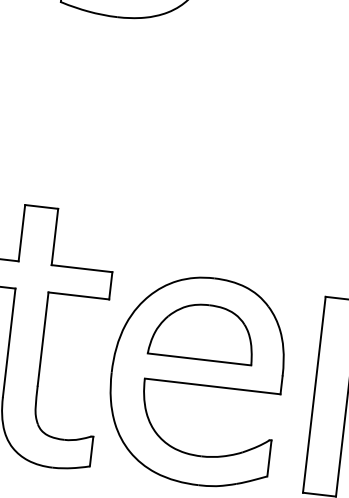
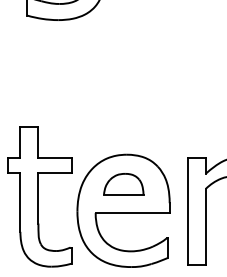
part: (202, 330) -> (123, 183), size x0.7

